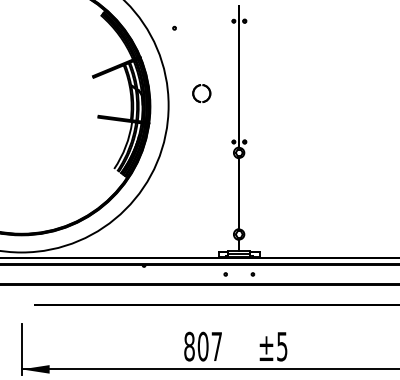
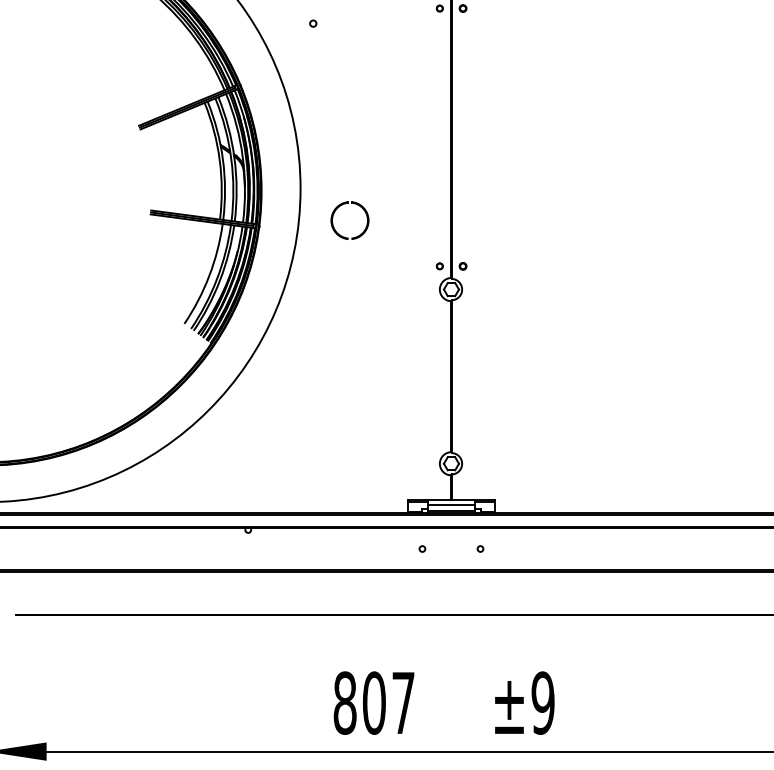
part: (201, 93) -> (349, 220), moved
text: (281, 346) -> (541, 702), ±5 -> ±9

